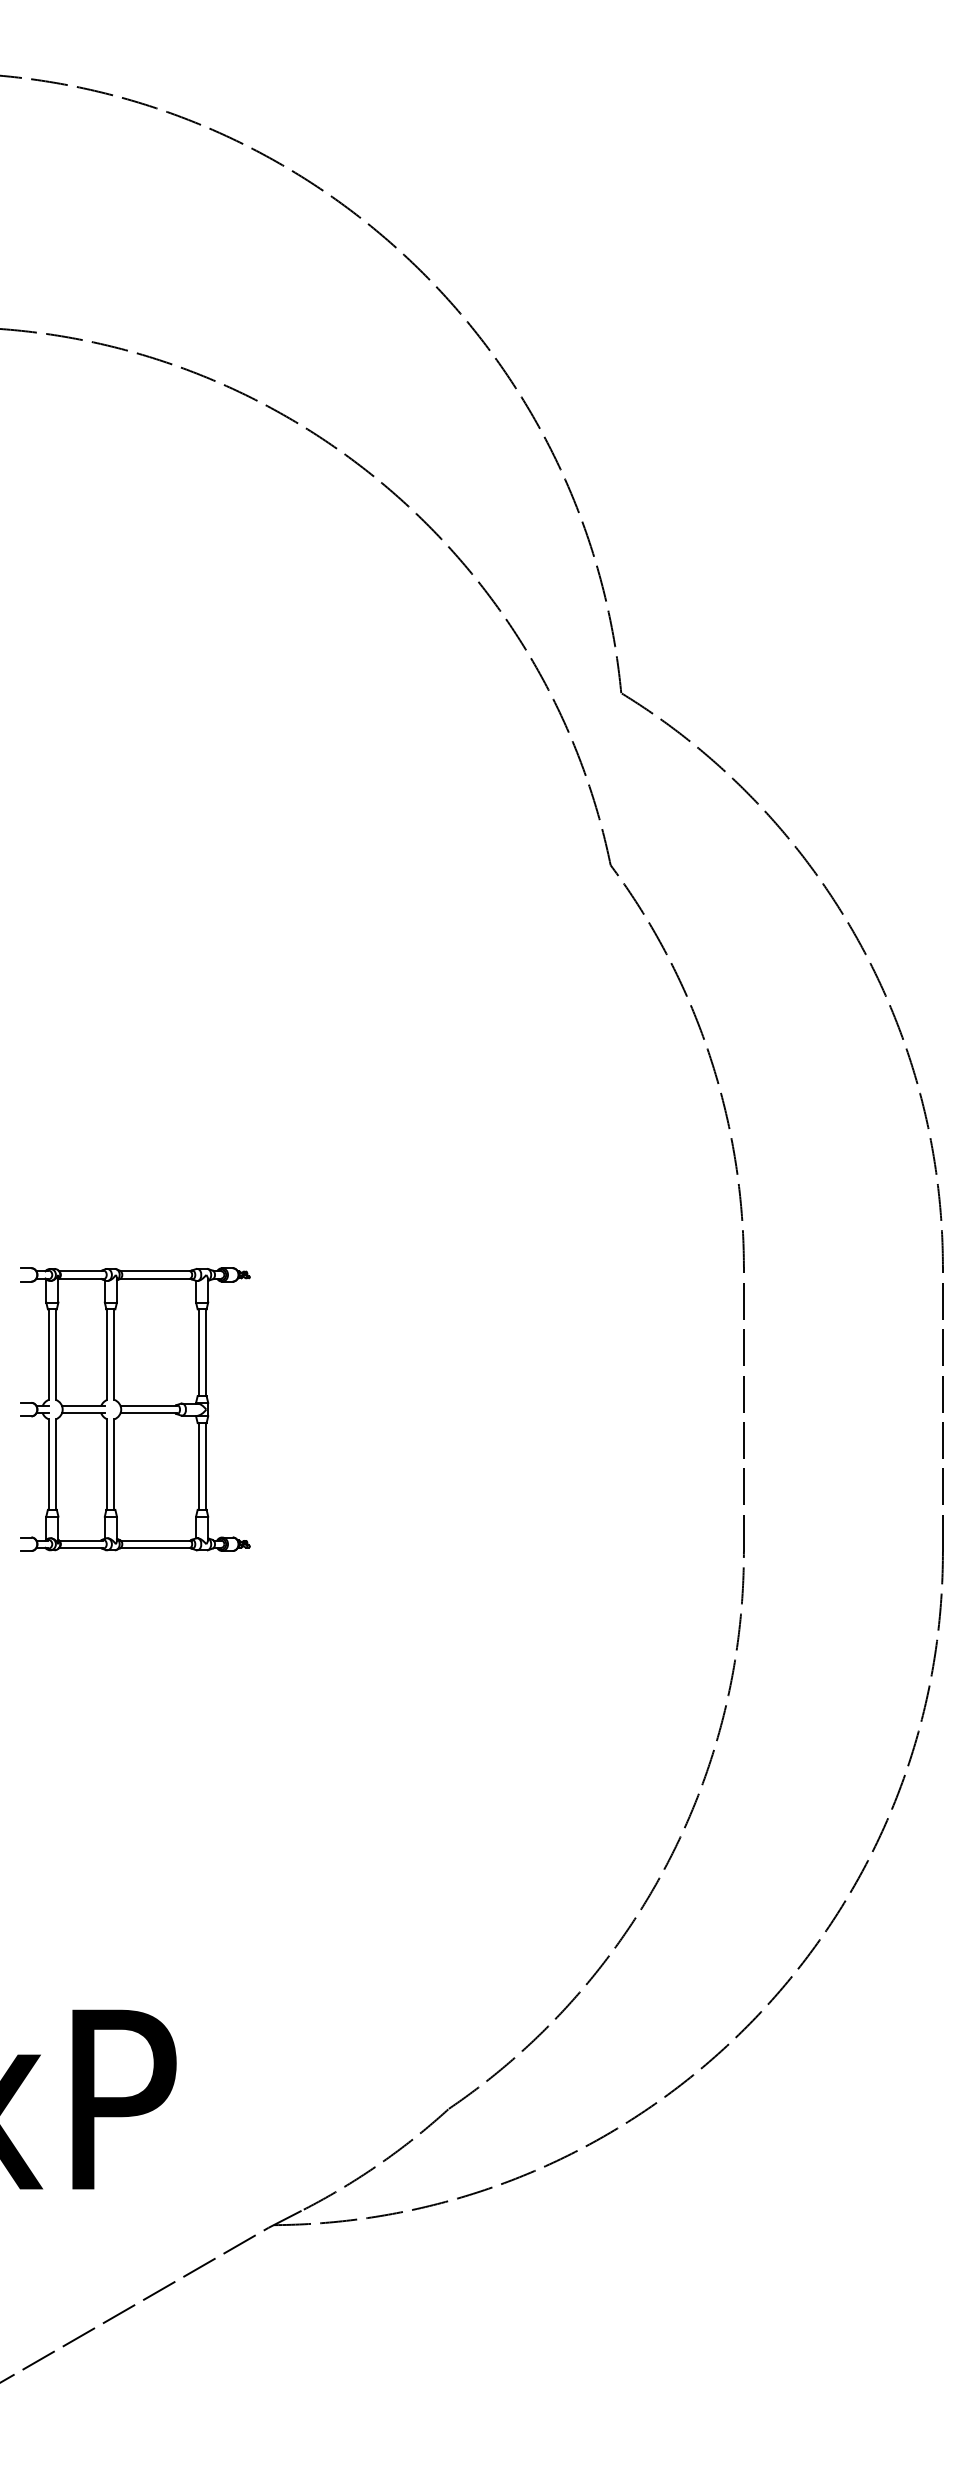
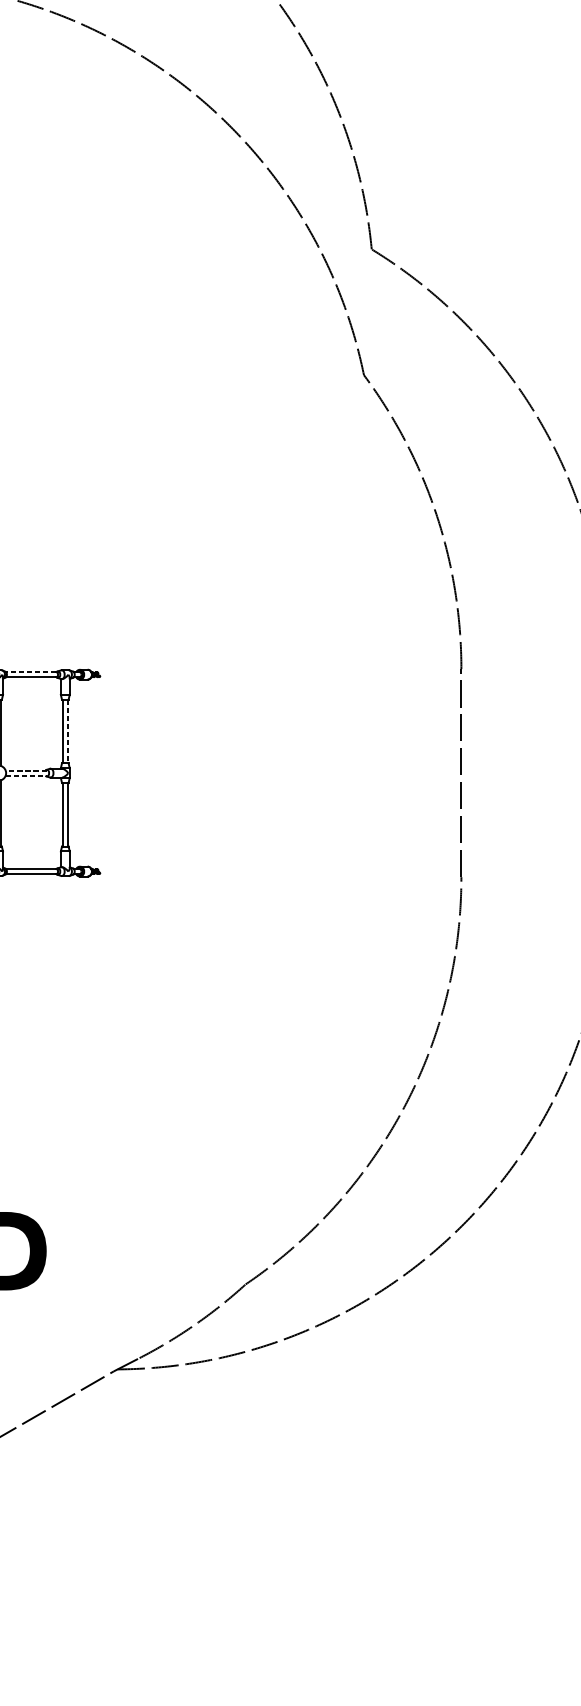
line: (155, 1271) -> (31, 672), solid -> dashed
line: (205, 1353) -> (67, 732), solid -> dashed
line: (148, 1406) -> (26, 770), solid -> dashed
line: (149, 1413) -> (26, 776), solid -> dashed

